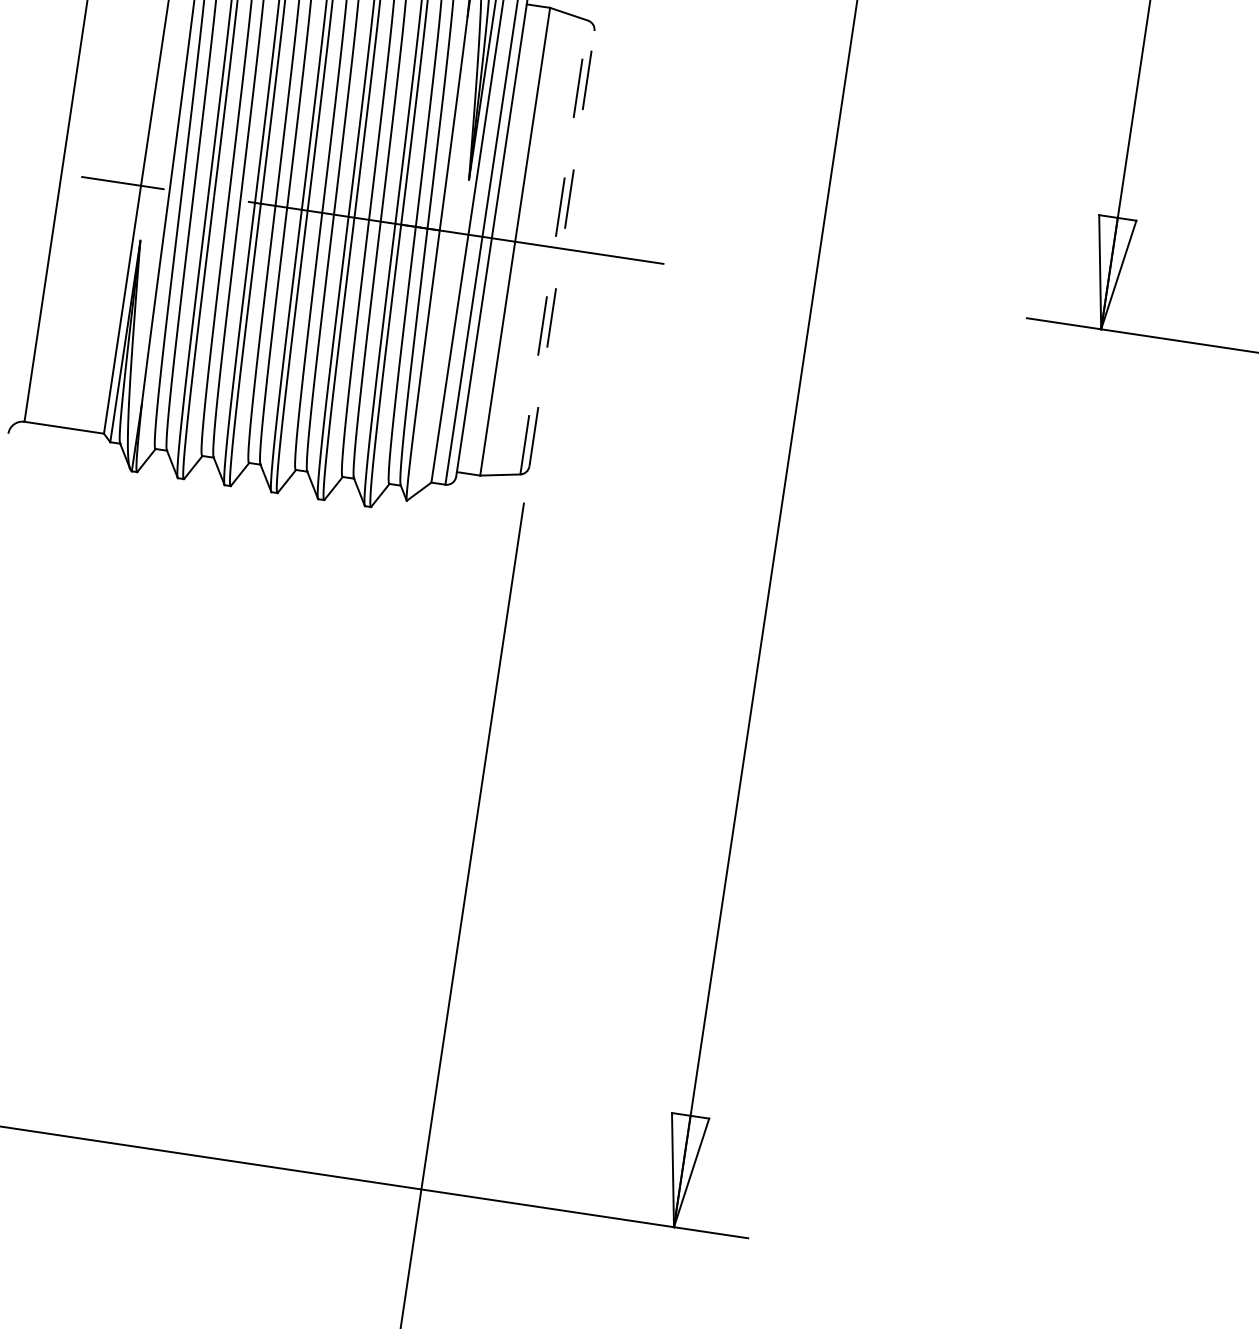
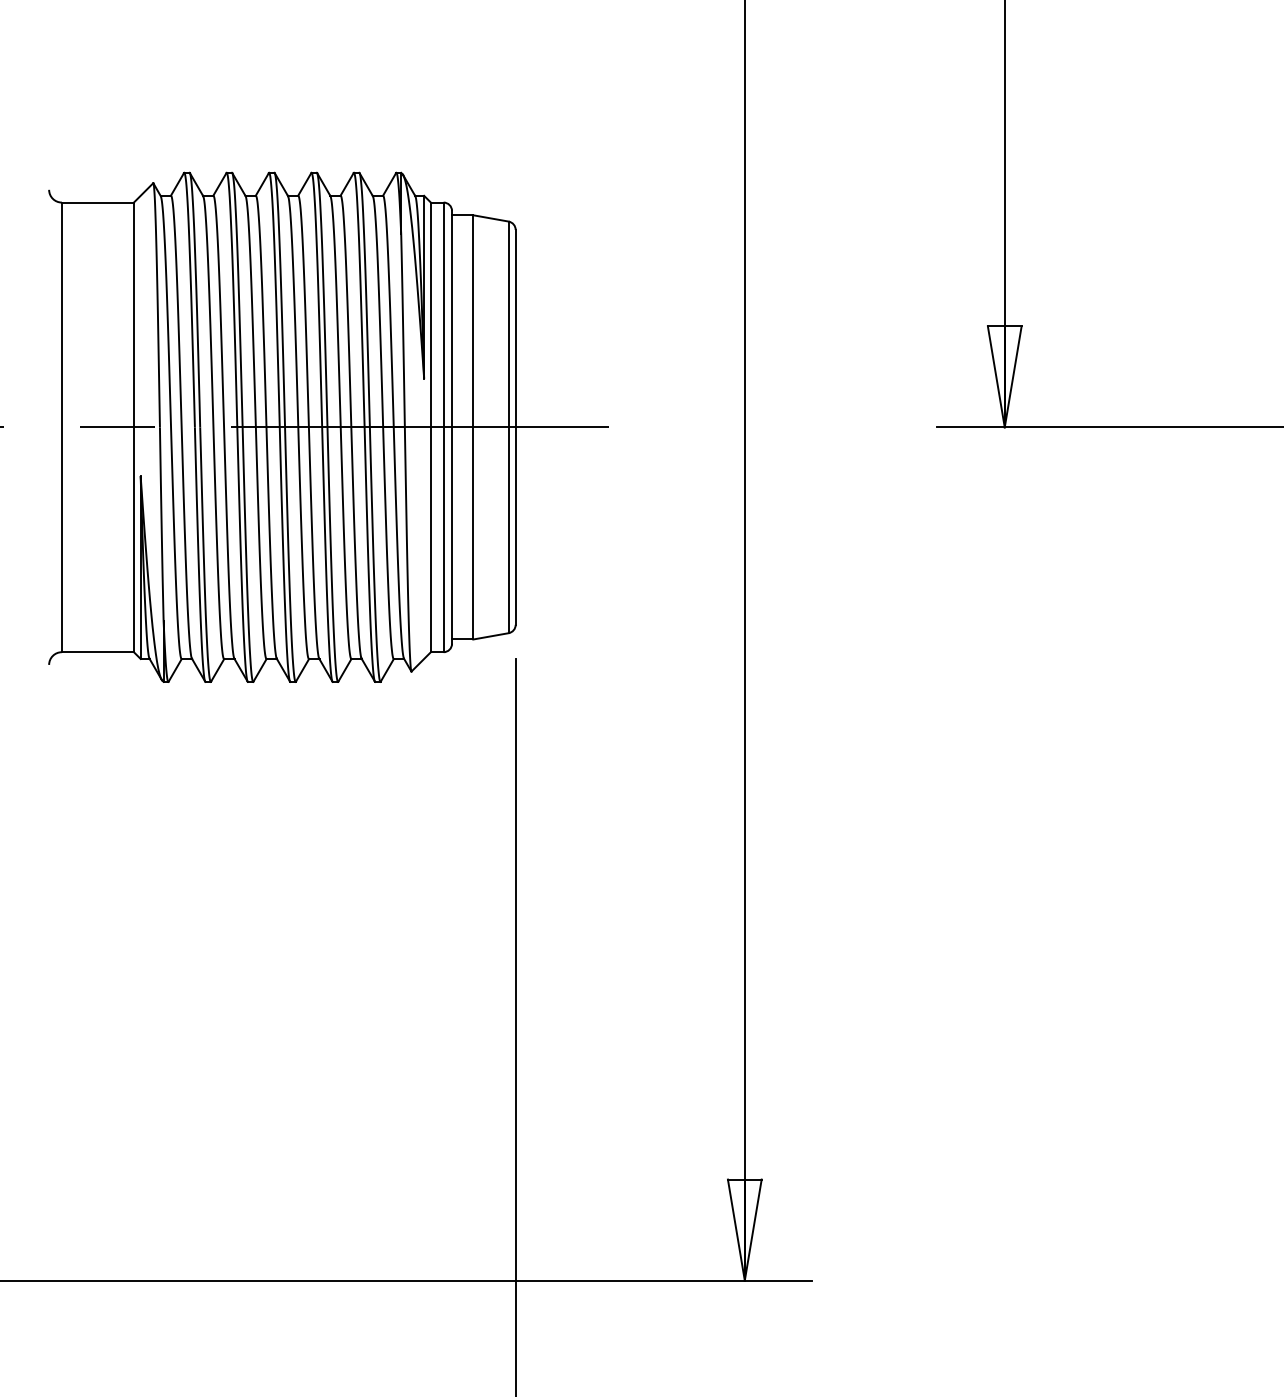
line: (553, 247) -> (508, 427), dashed -> solid
line: (561, 247) -> (515, 426), dashed -> solid

